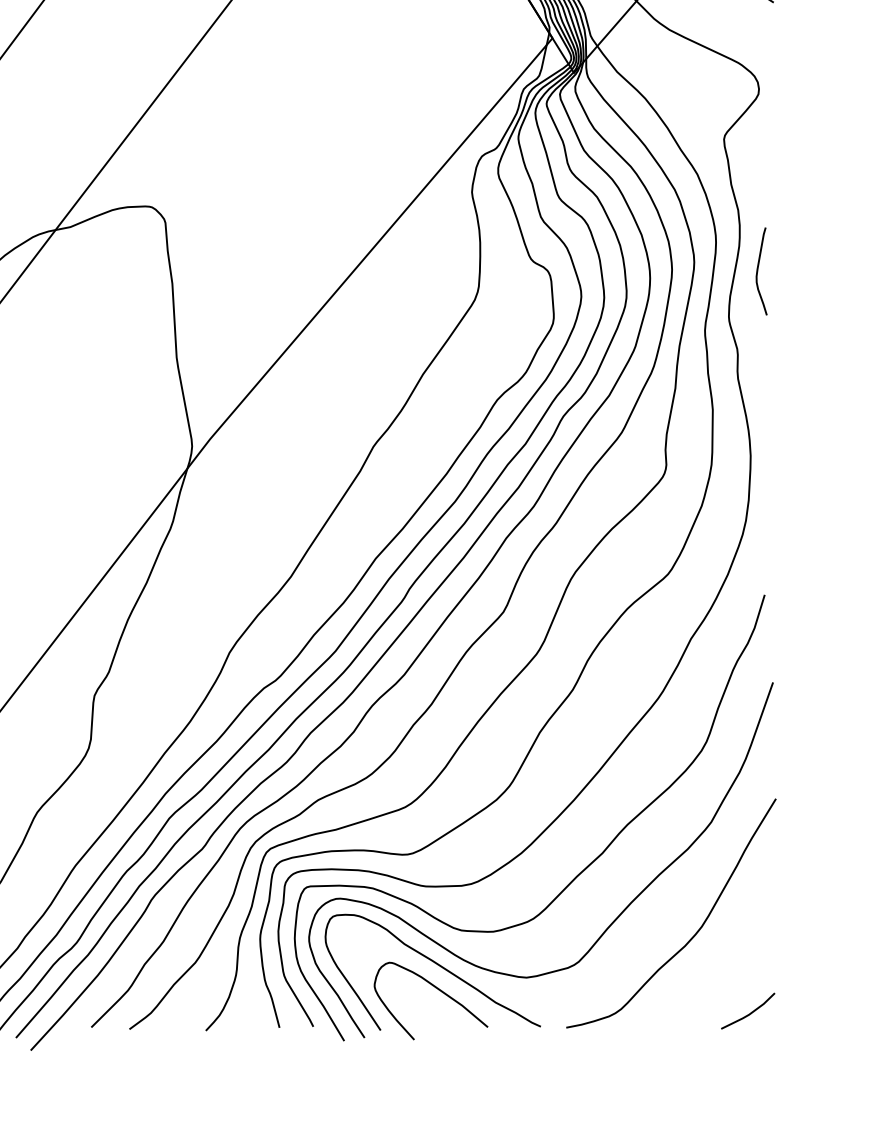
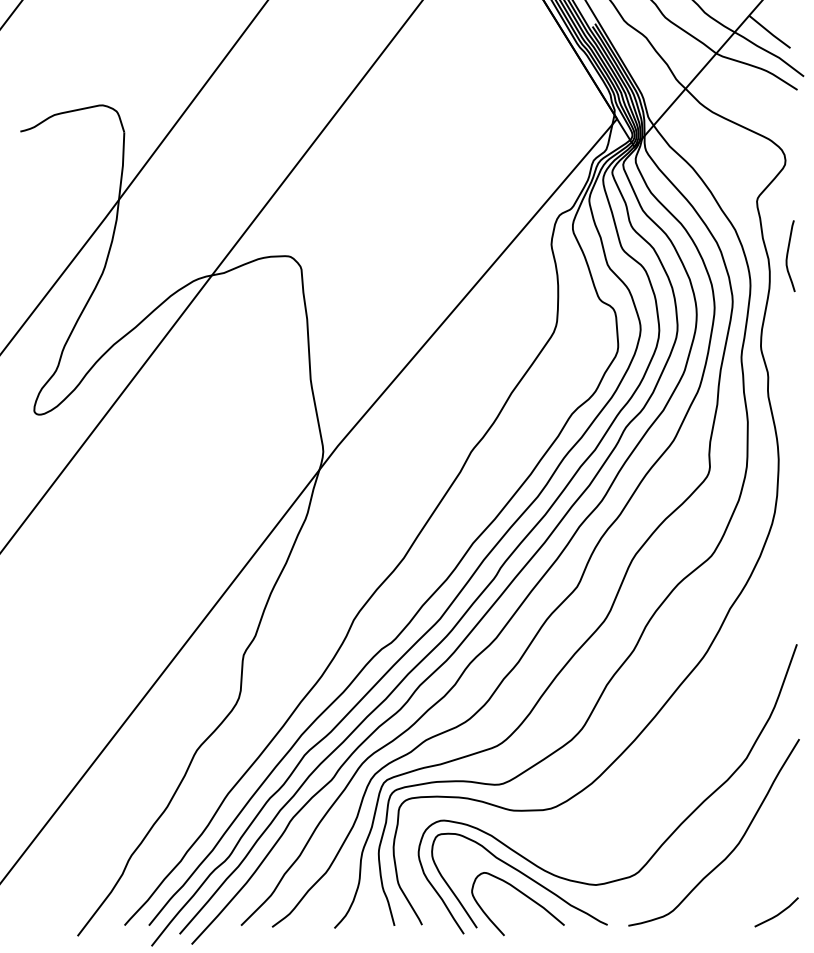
curve: (758, 270) -> (788, 255), moved
curve: (577, 874) -> (637, 800), removed

